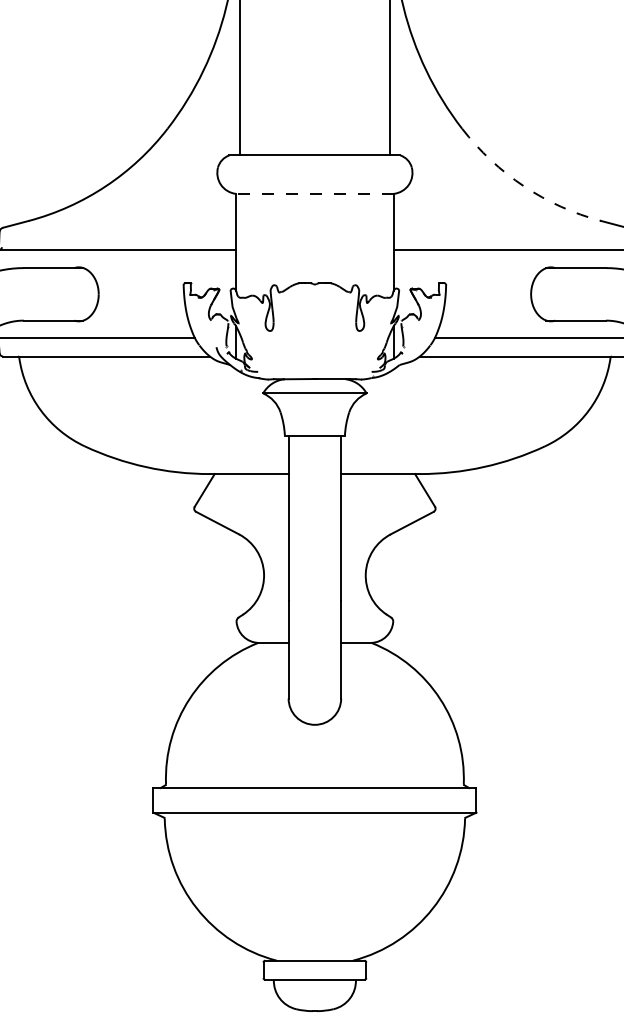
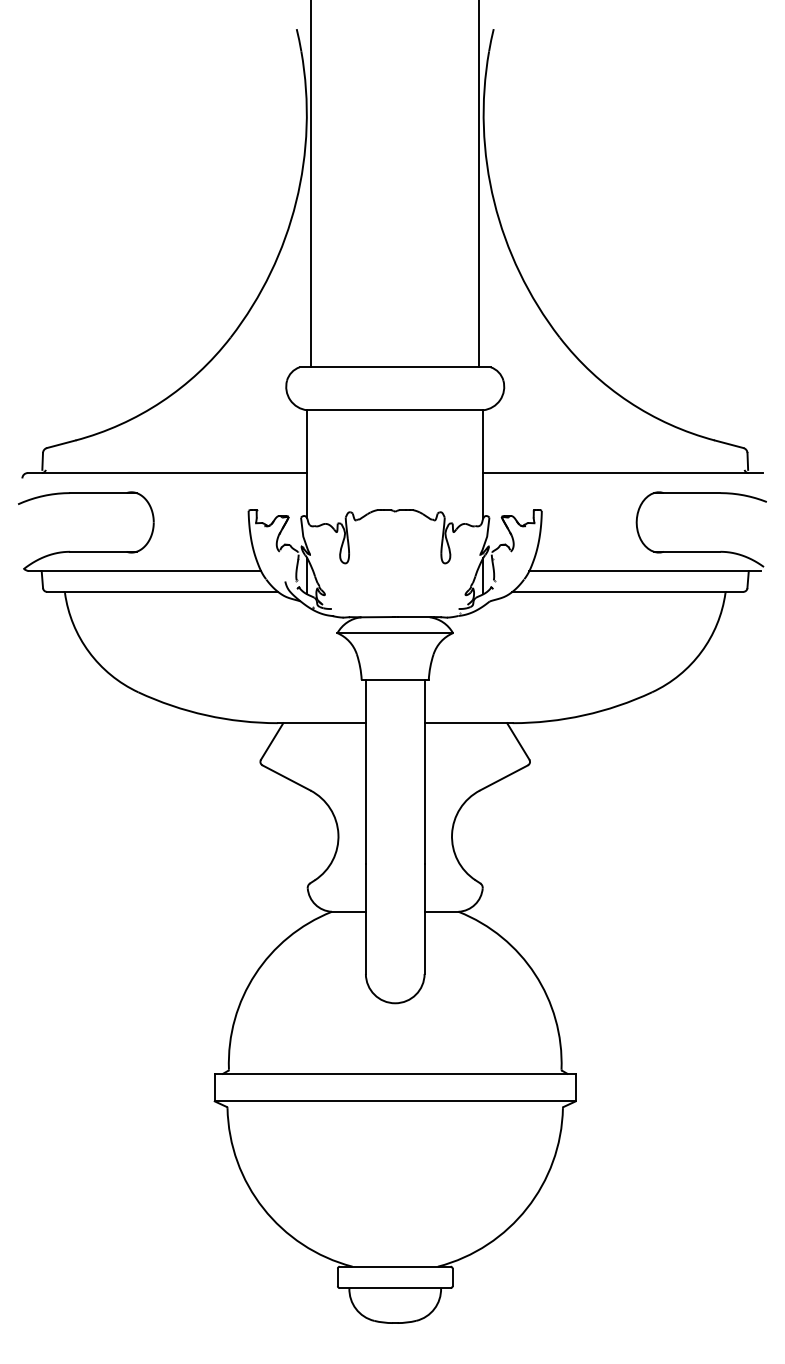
arc: (523, 186) -> (628, 401), dashed -> solid
line: (314, 194) -> (394, 410), dashed -> solid

